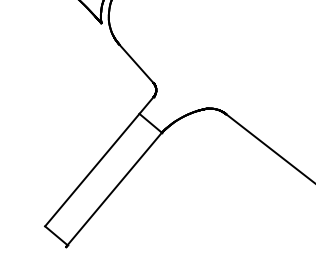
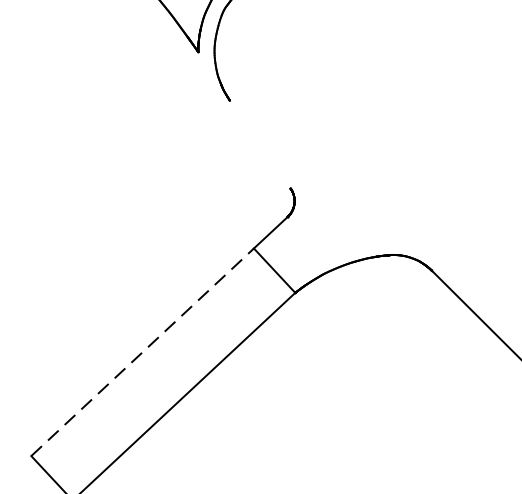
line: (136, 63) -> (260, 144), removed
line: (92, 169) -> (143, 351), solid -> dashed

